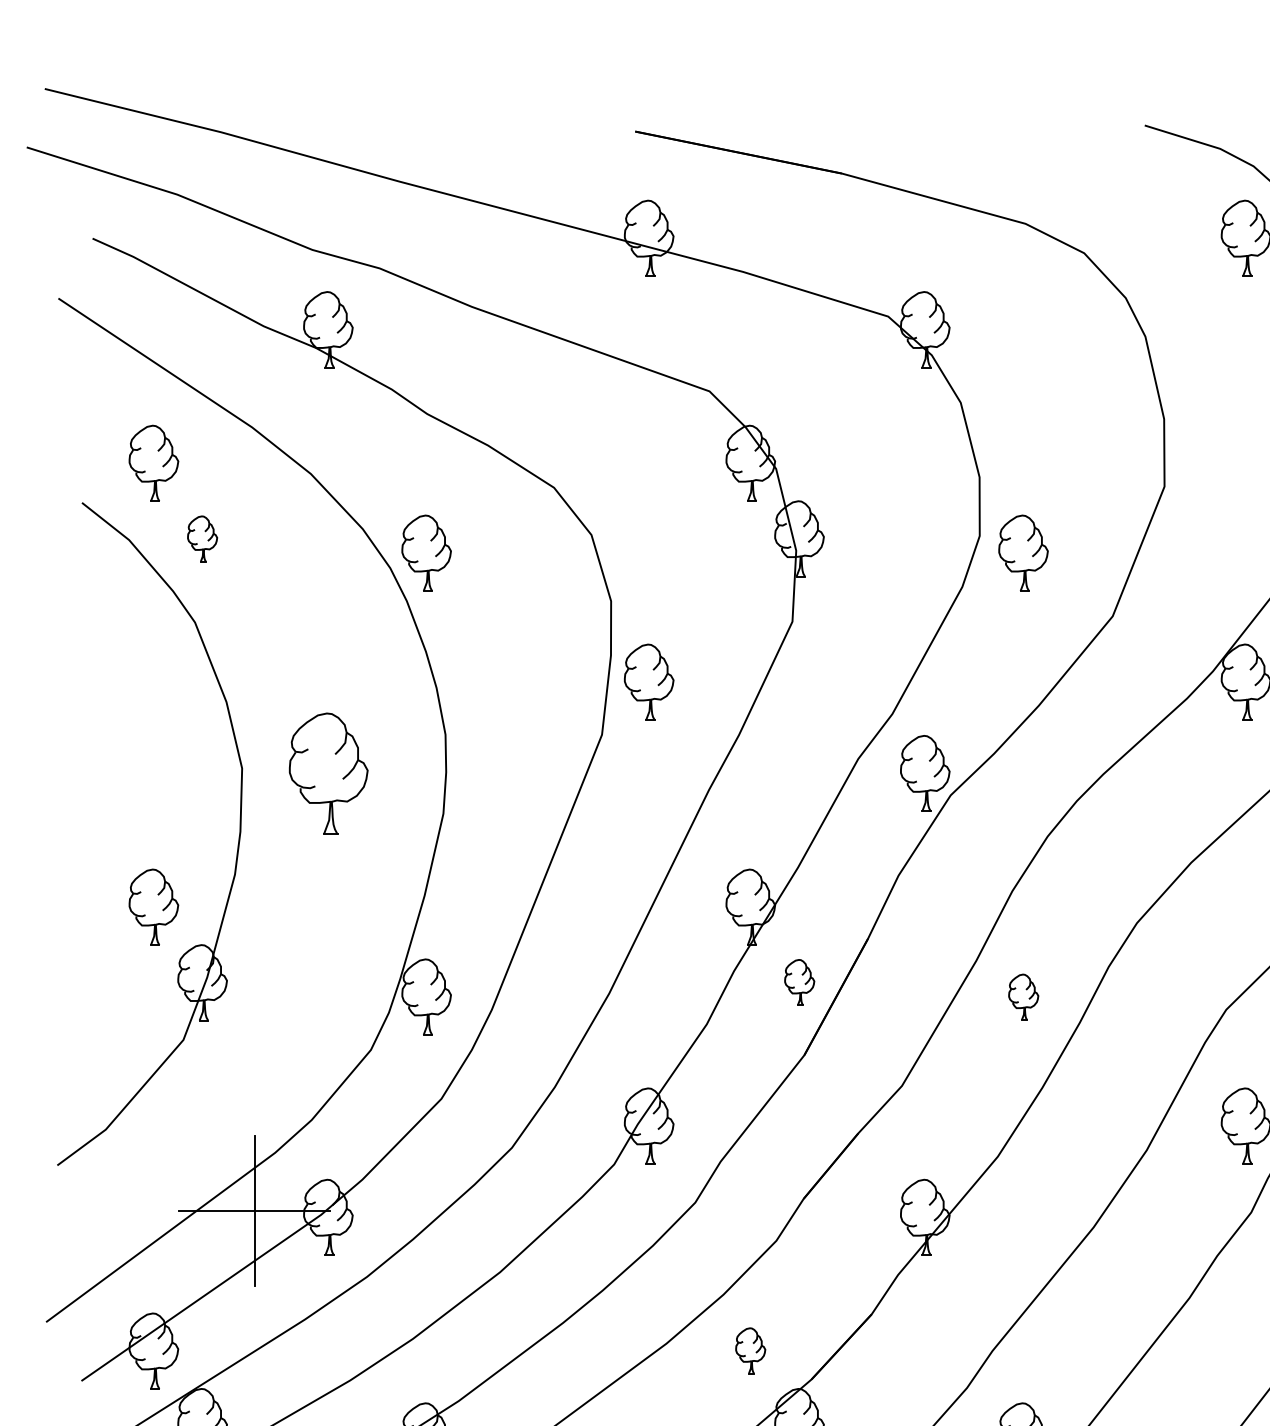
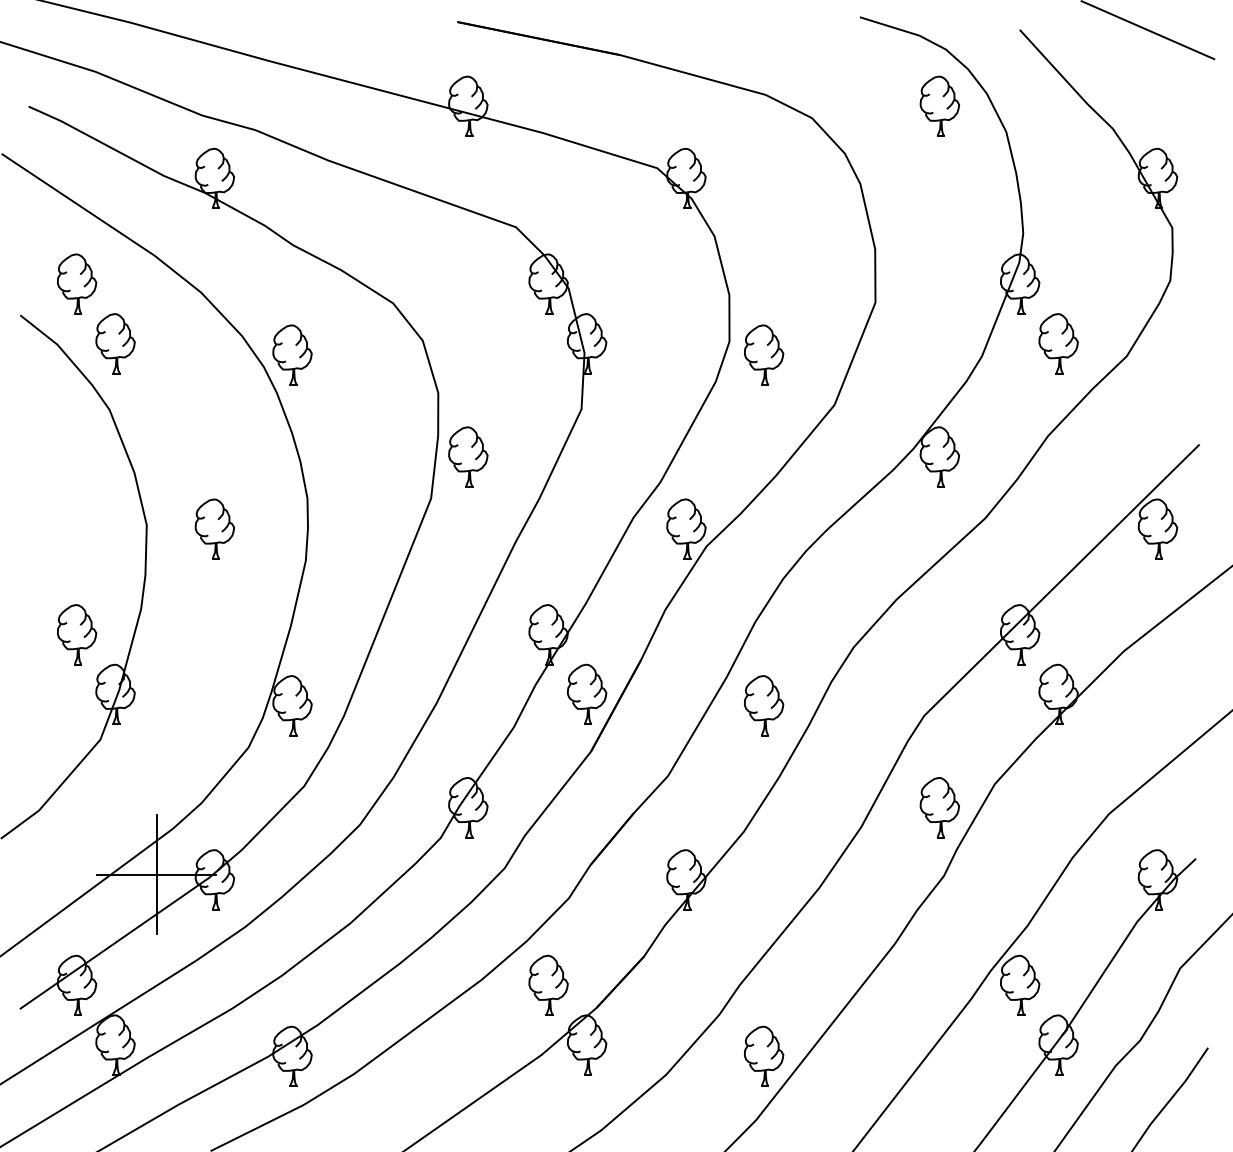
part: (202, 538) -> (115, 343), size x1.67
part: (327, 772) -> (214, 528), size x0.62
part: (799, 981) -> (587, 693), size x1.67
part: (1024, 996) -> (764, 705), size x1.67
part: (750, 1349) -> (548, 984), size x1.67

